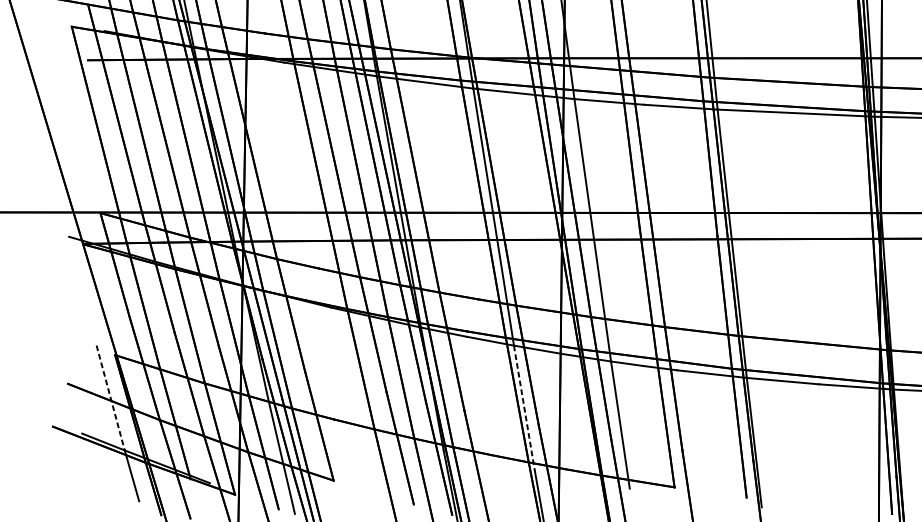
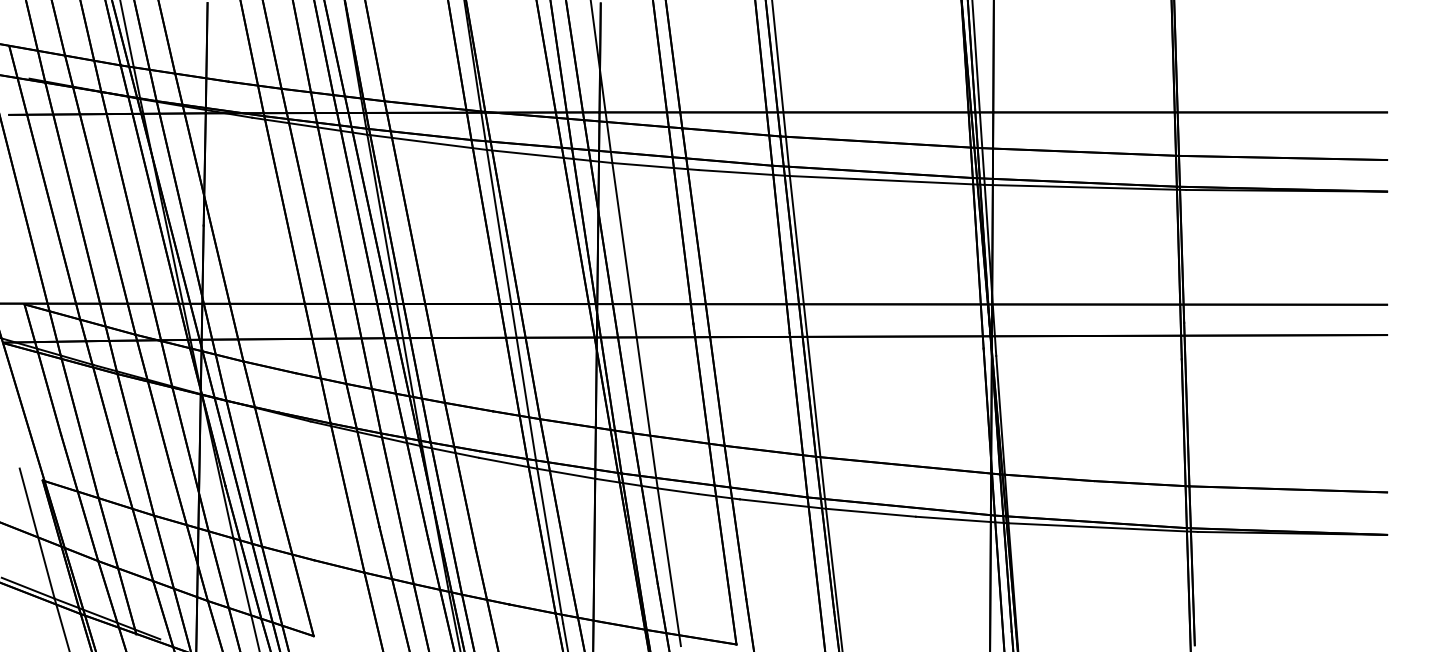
line: (110, 398) -> (37, 534), dashed -> solid
line: (524, 408) -> (550, 546), dashed -> solid

